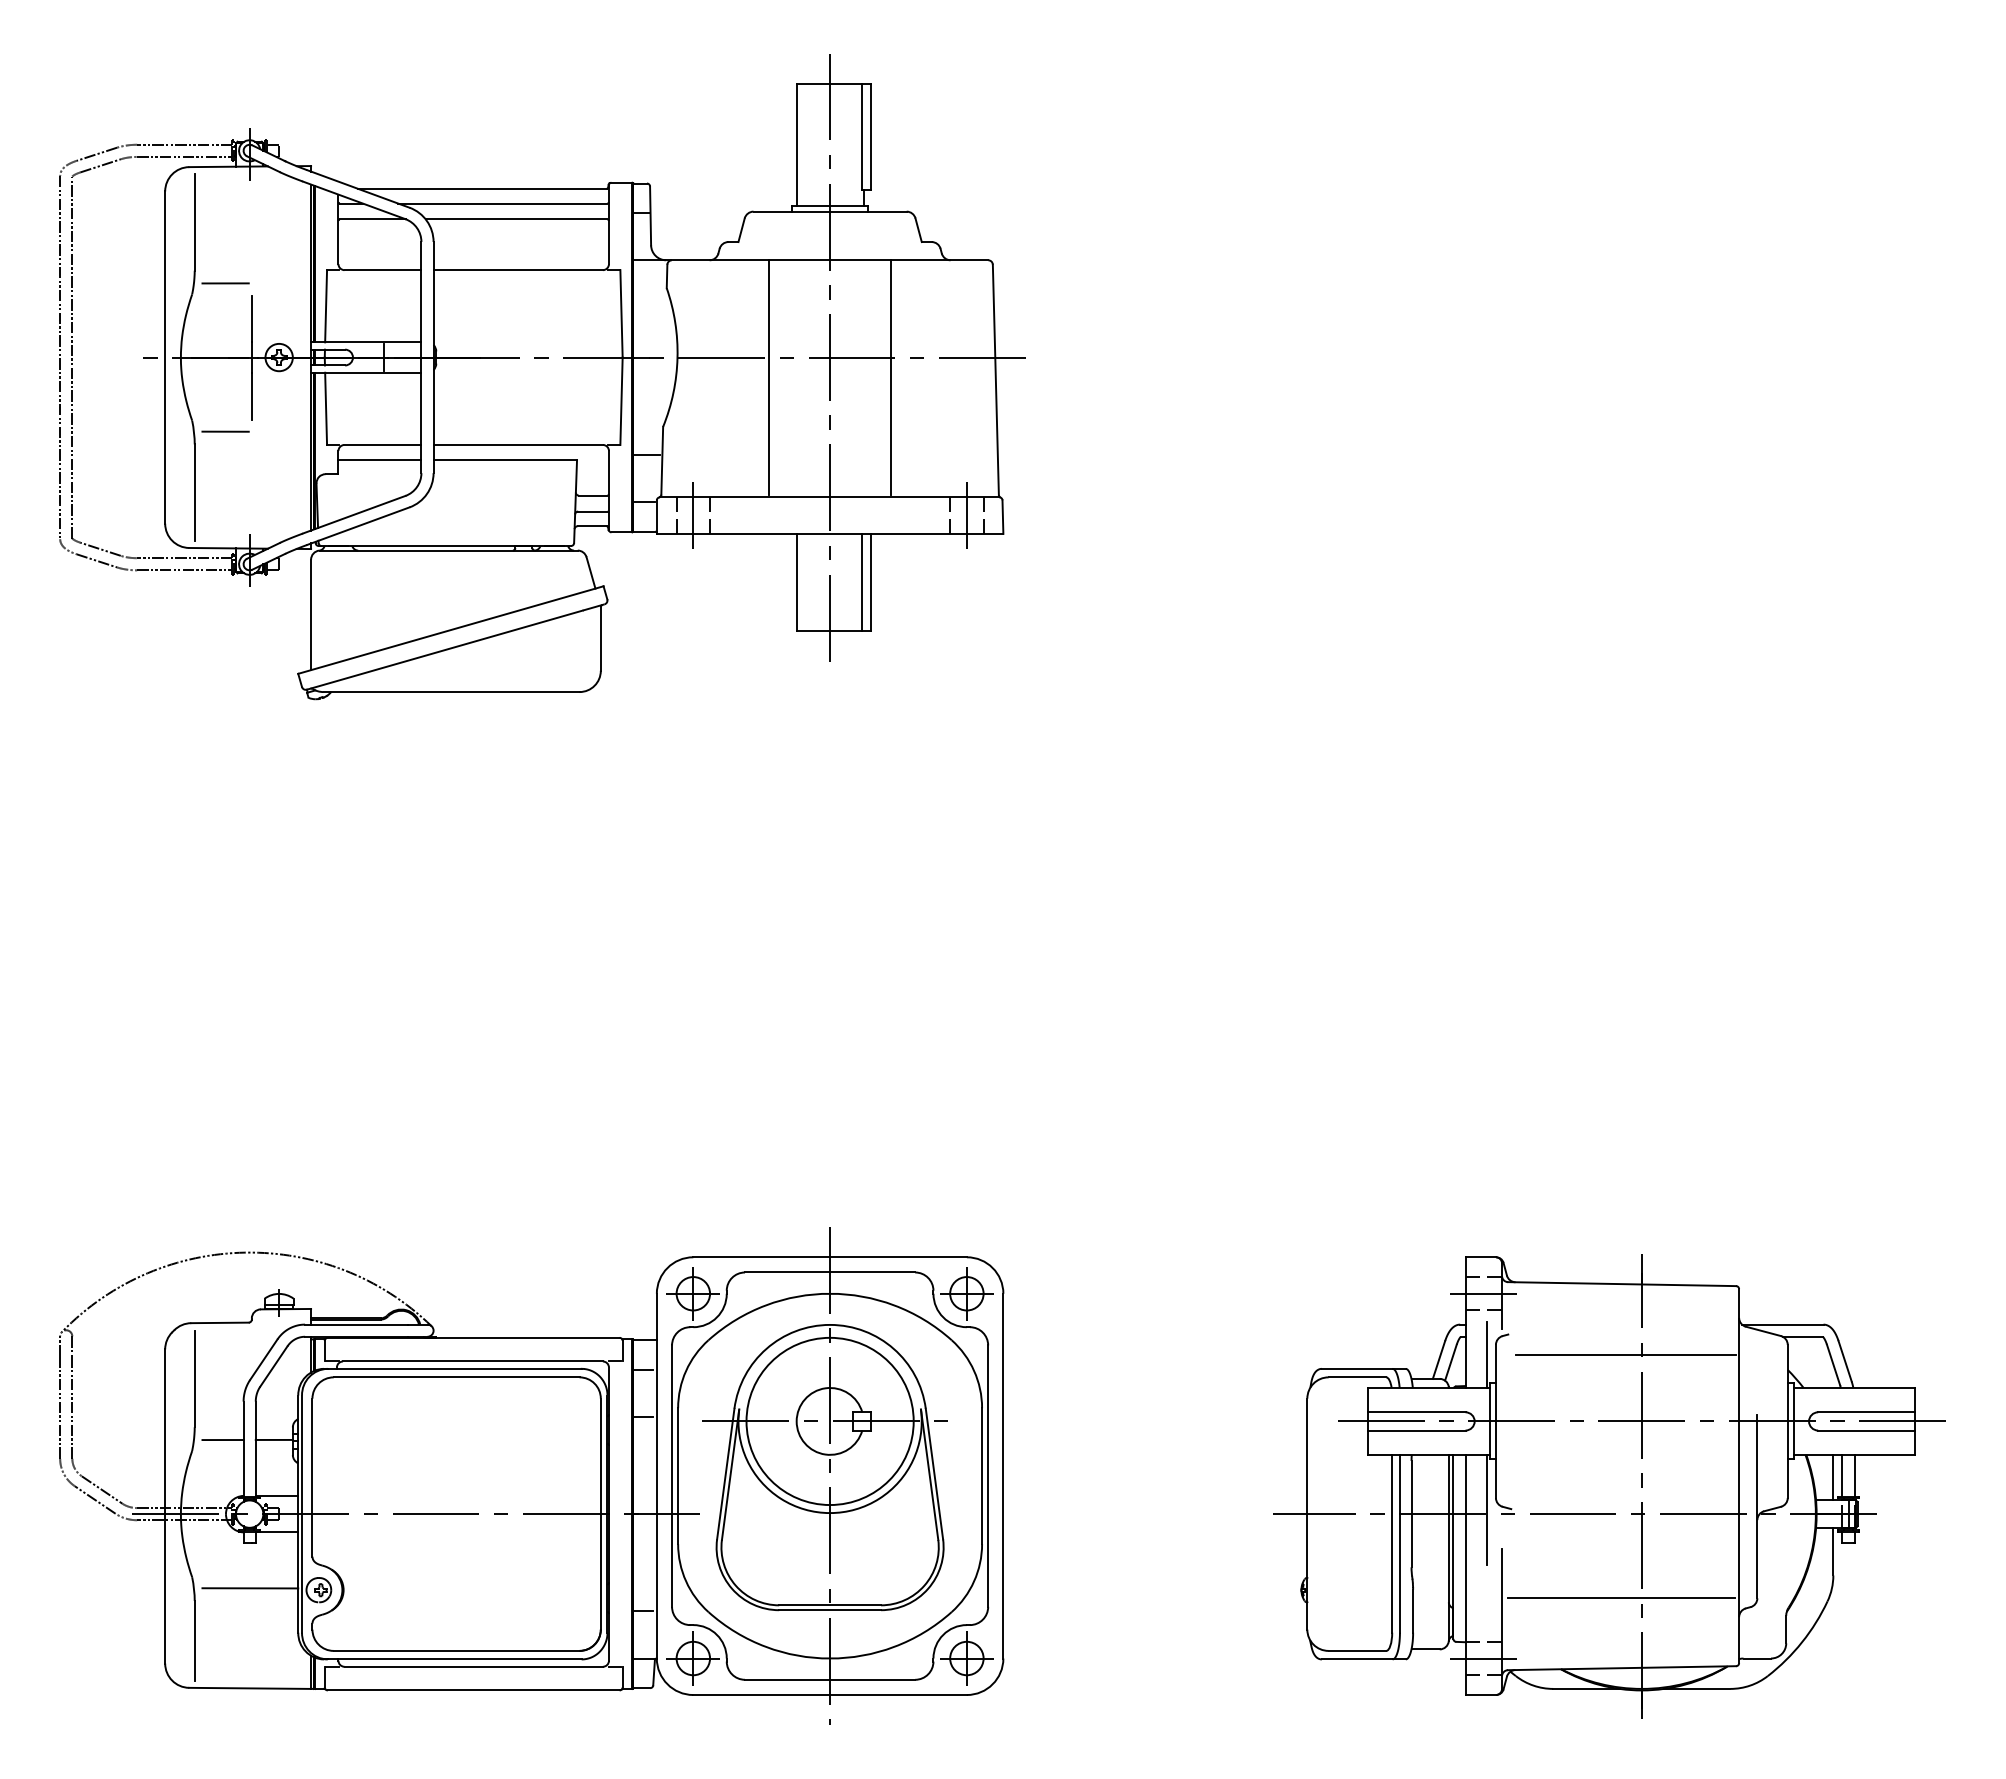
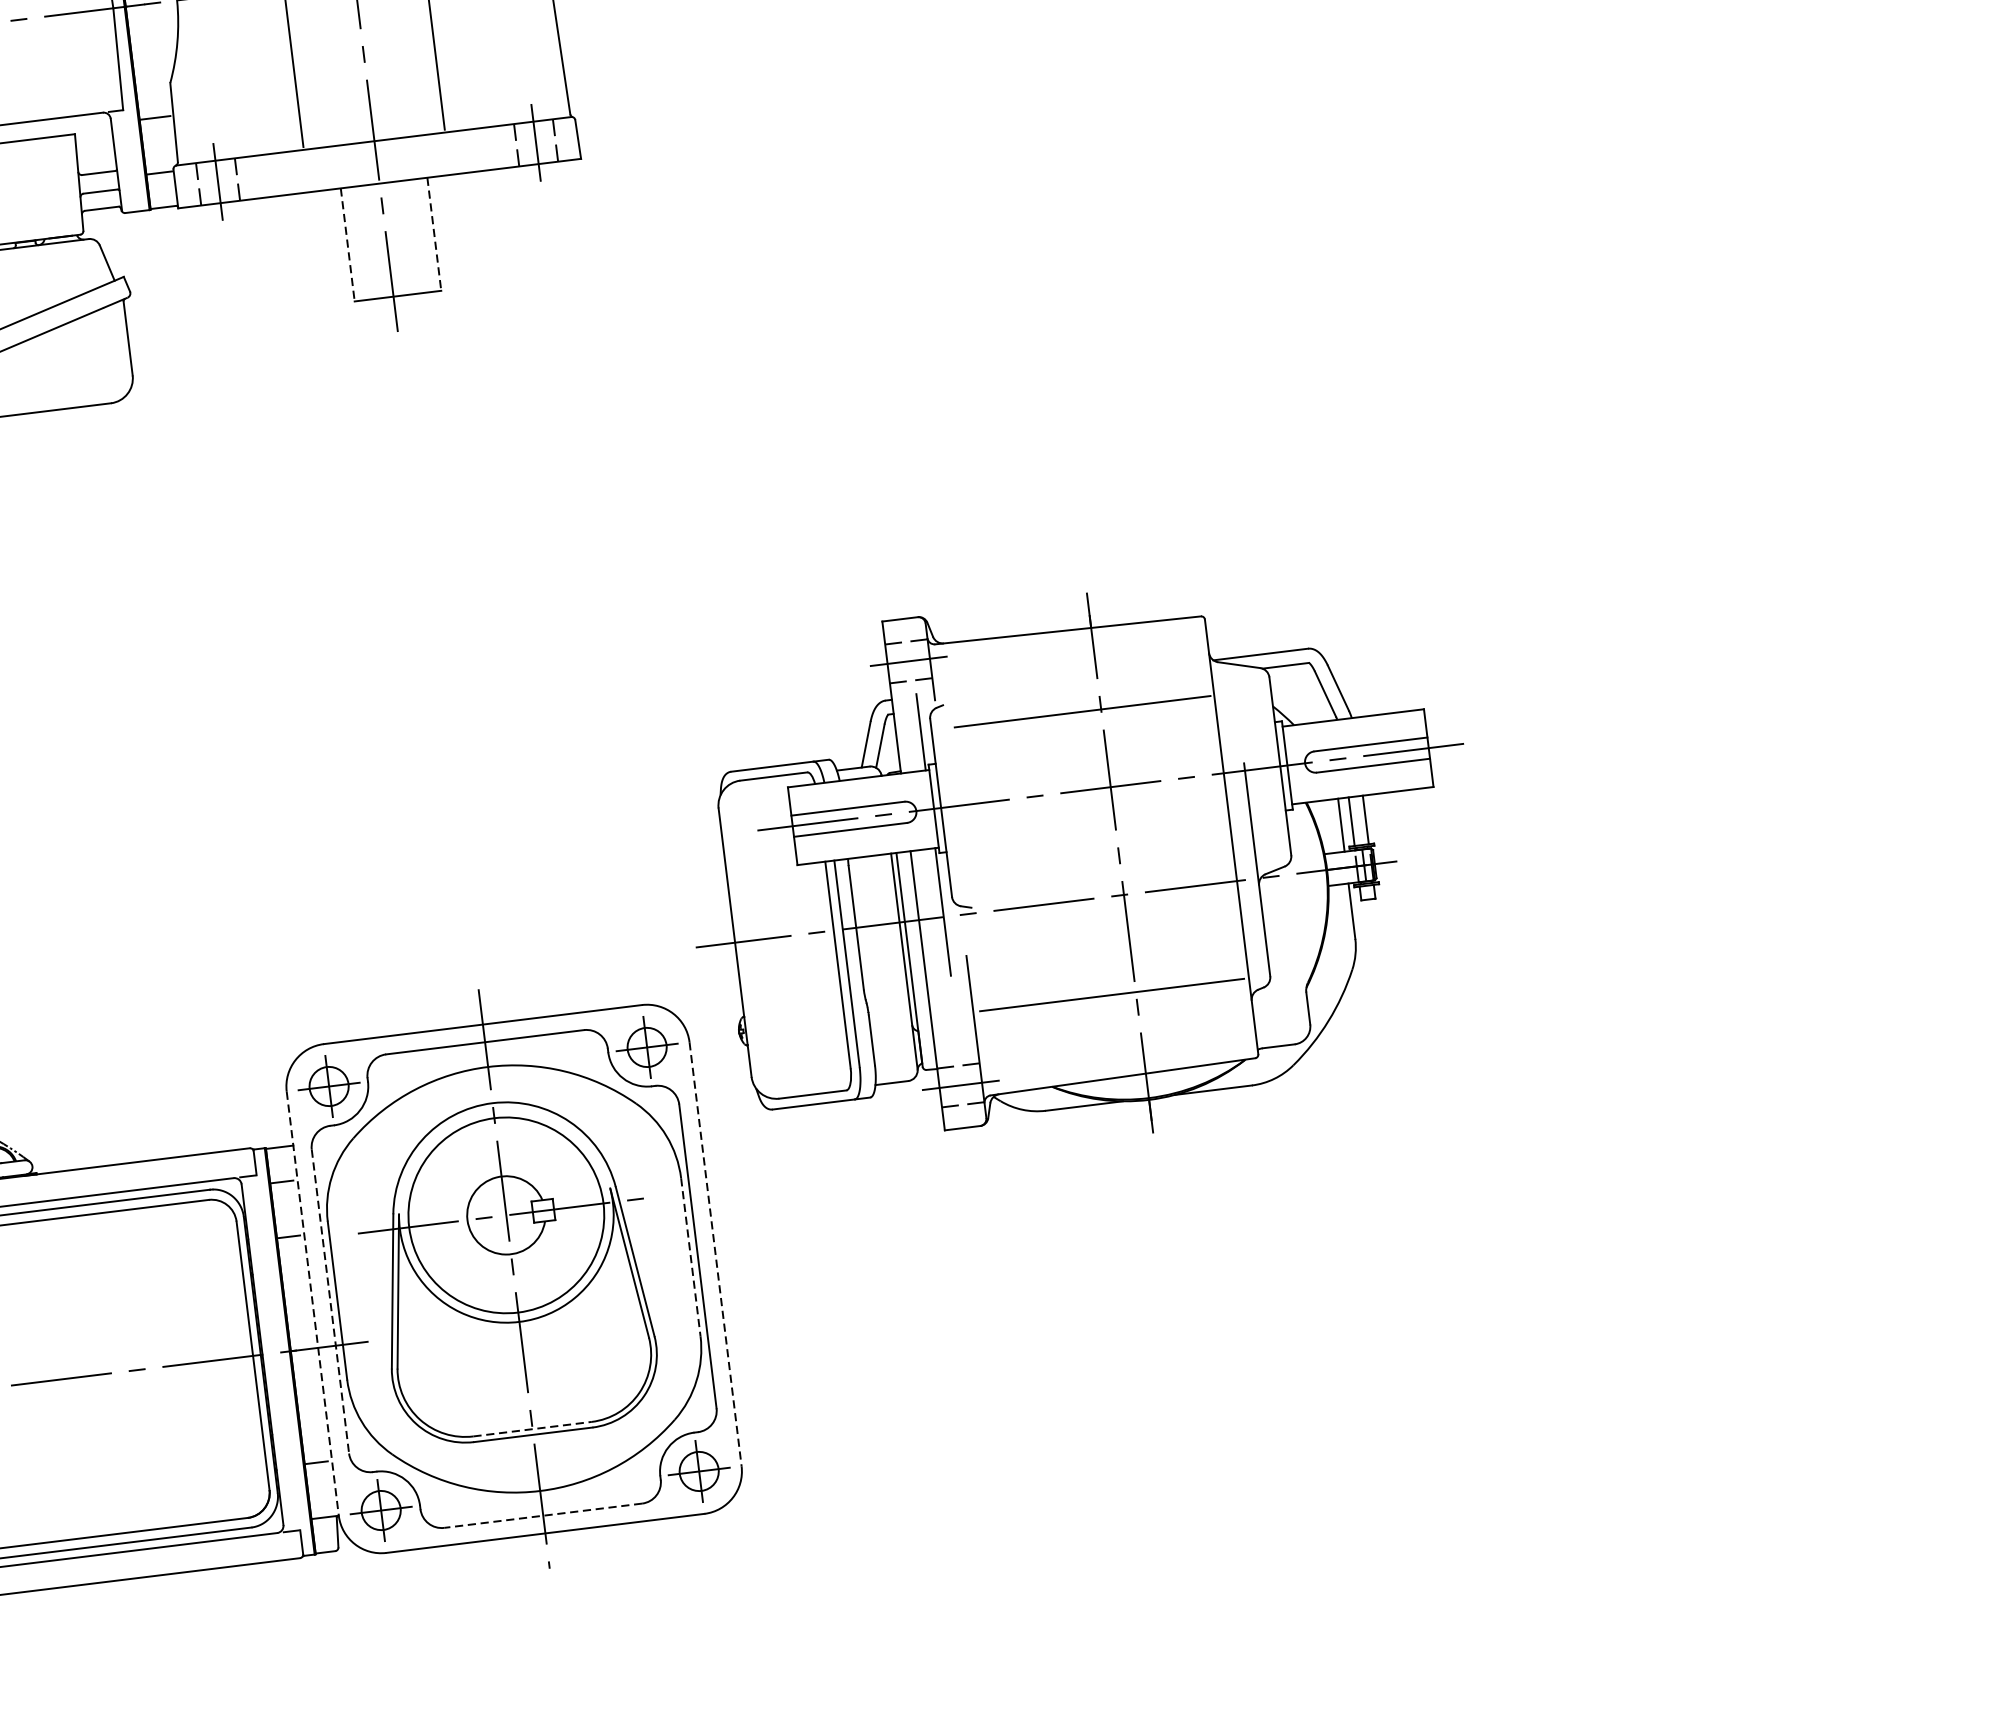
line: (796, 582) -> (347, 244), solid -> dashed
line: (862, 582) -> (424, 235), removed
line: (871, 582) -> (434, 234), solid -> dashed
line: (656, 1476) -> (312, 1304), solid -> dashed
line: (672, 1476) -> (331, 1301), solid -> dashed
line: (982, 1476) -> (691, 1257), solid -> dashed
line: (1003, 1476) -> (715, 1254), solid -> dashed
part: (1609, 1486) -> (1082, 867), moved
line: (830, 1605) -> (533, 1429), solid -> dashed
line: (829, 1679) -> (542, 1515), solid -> dashed

